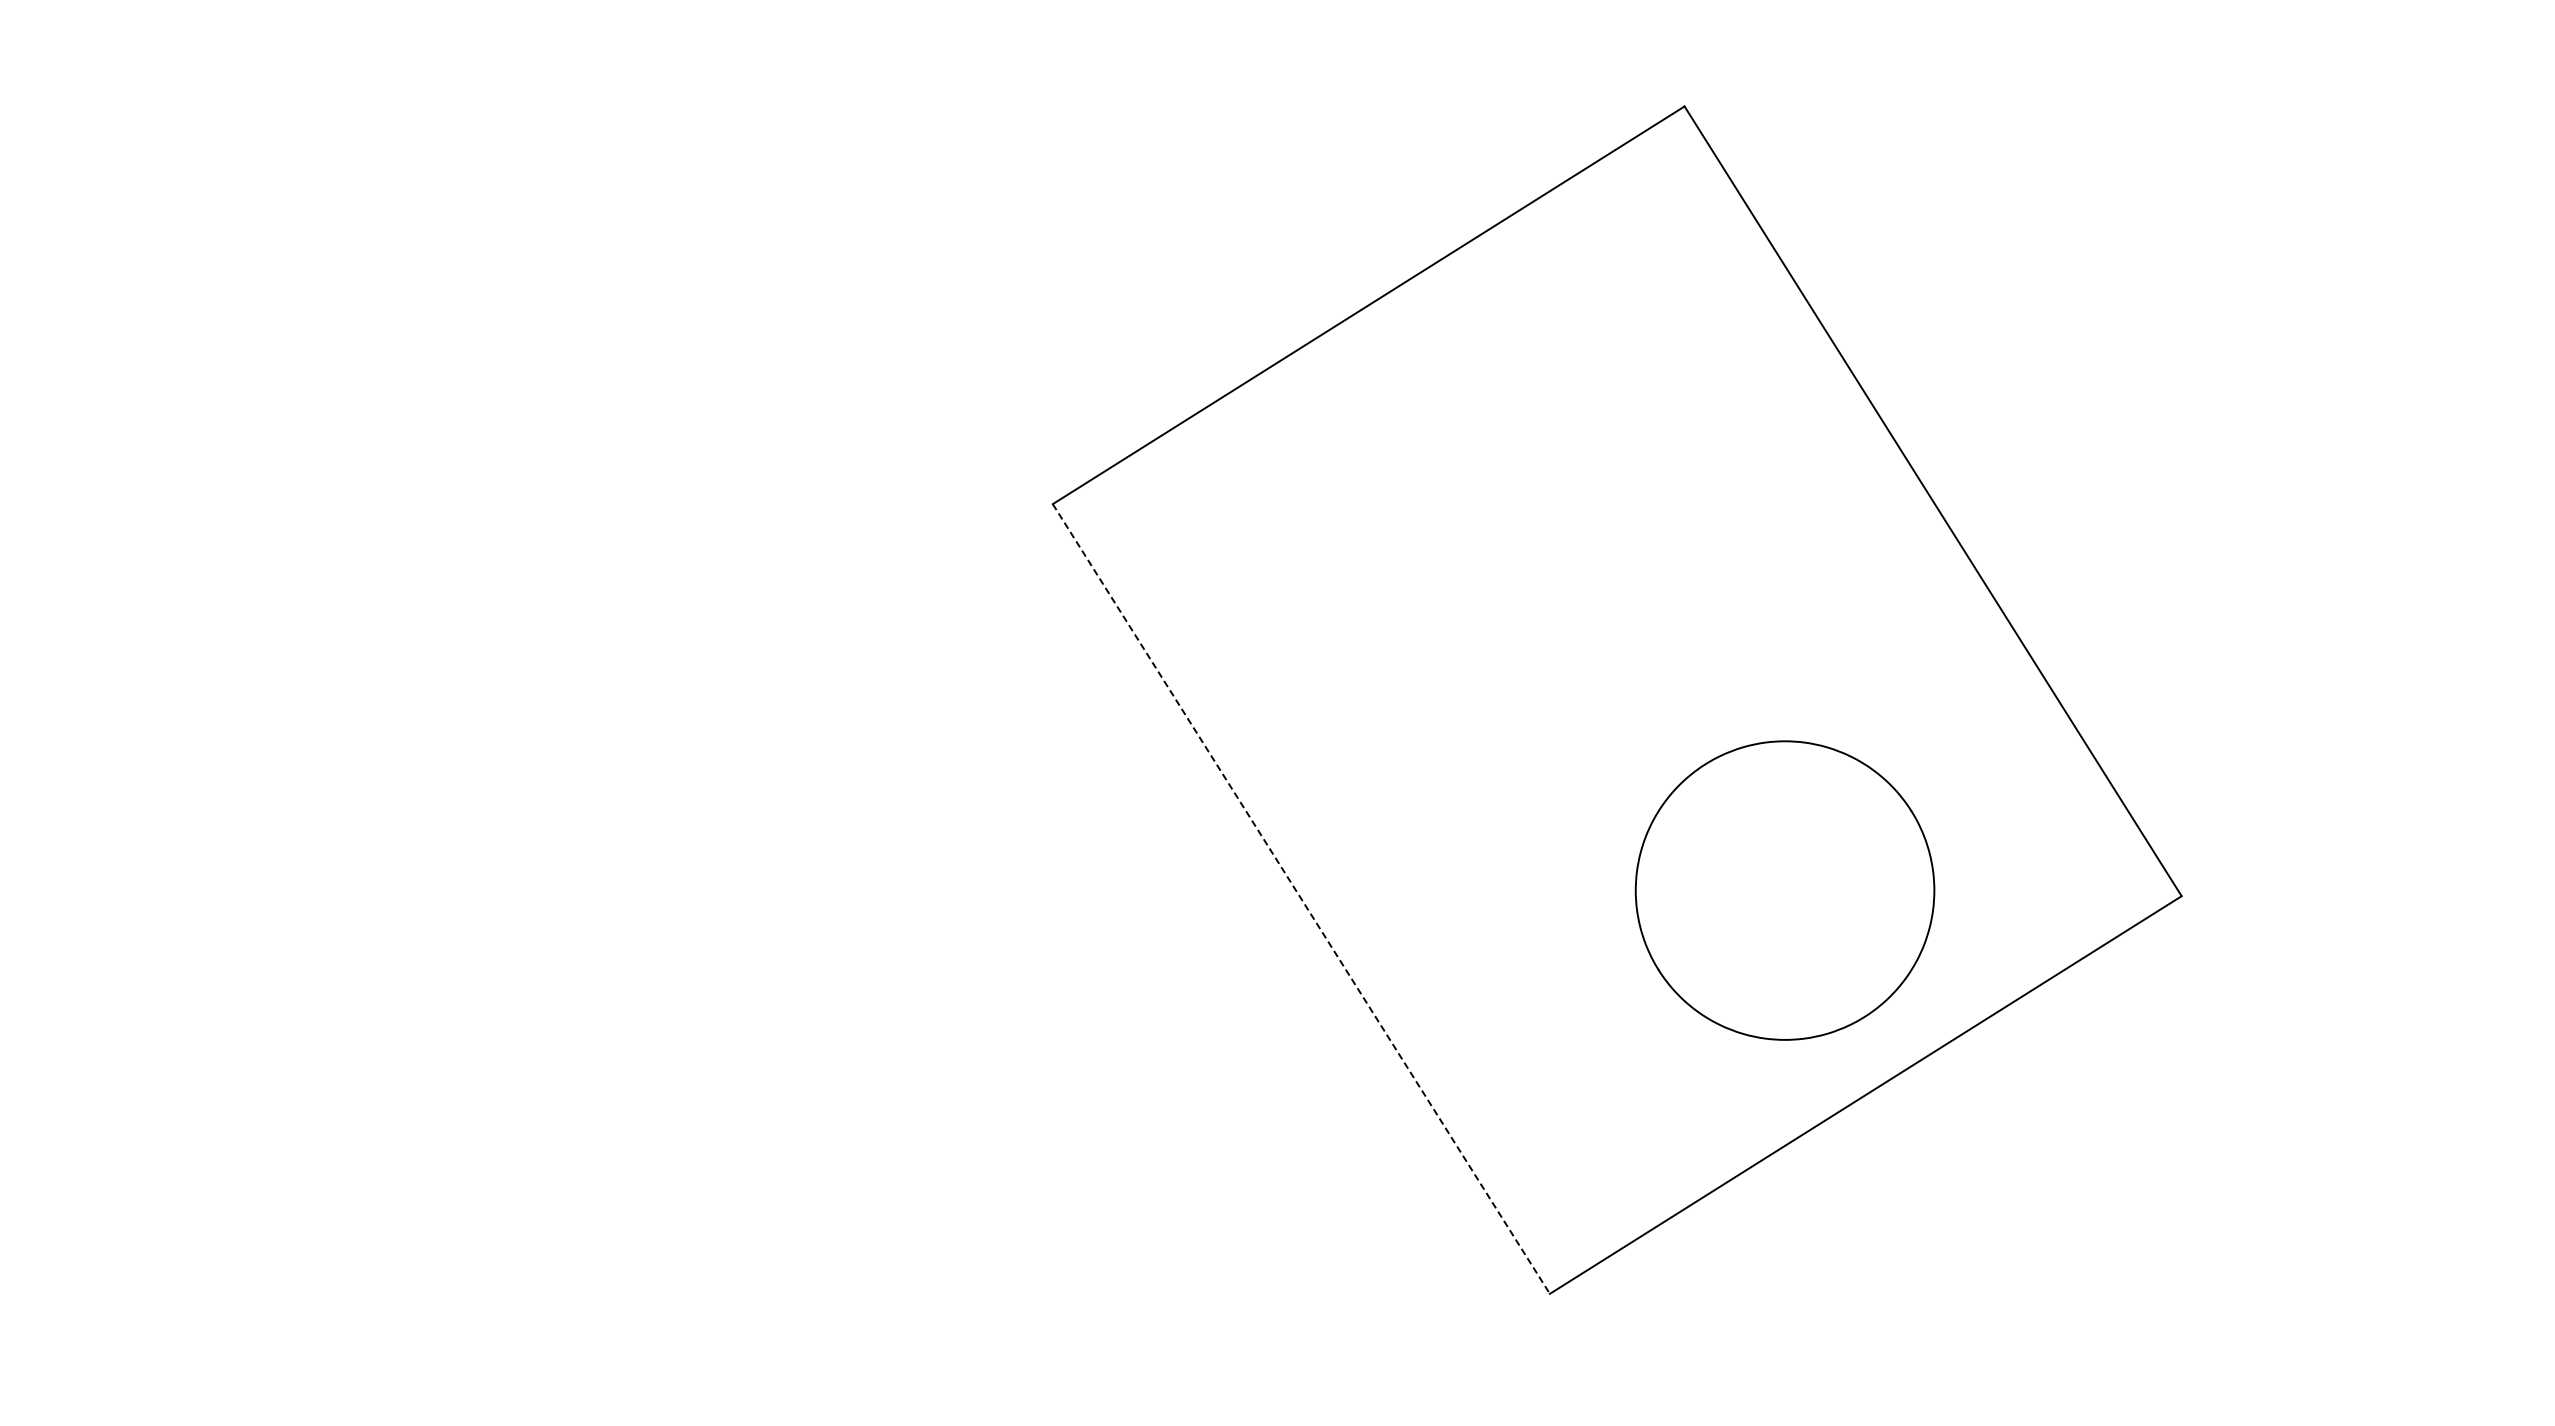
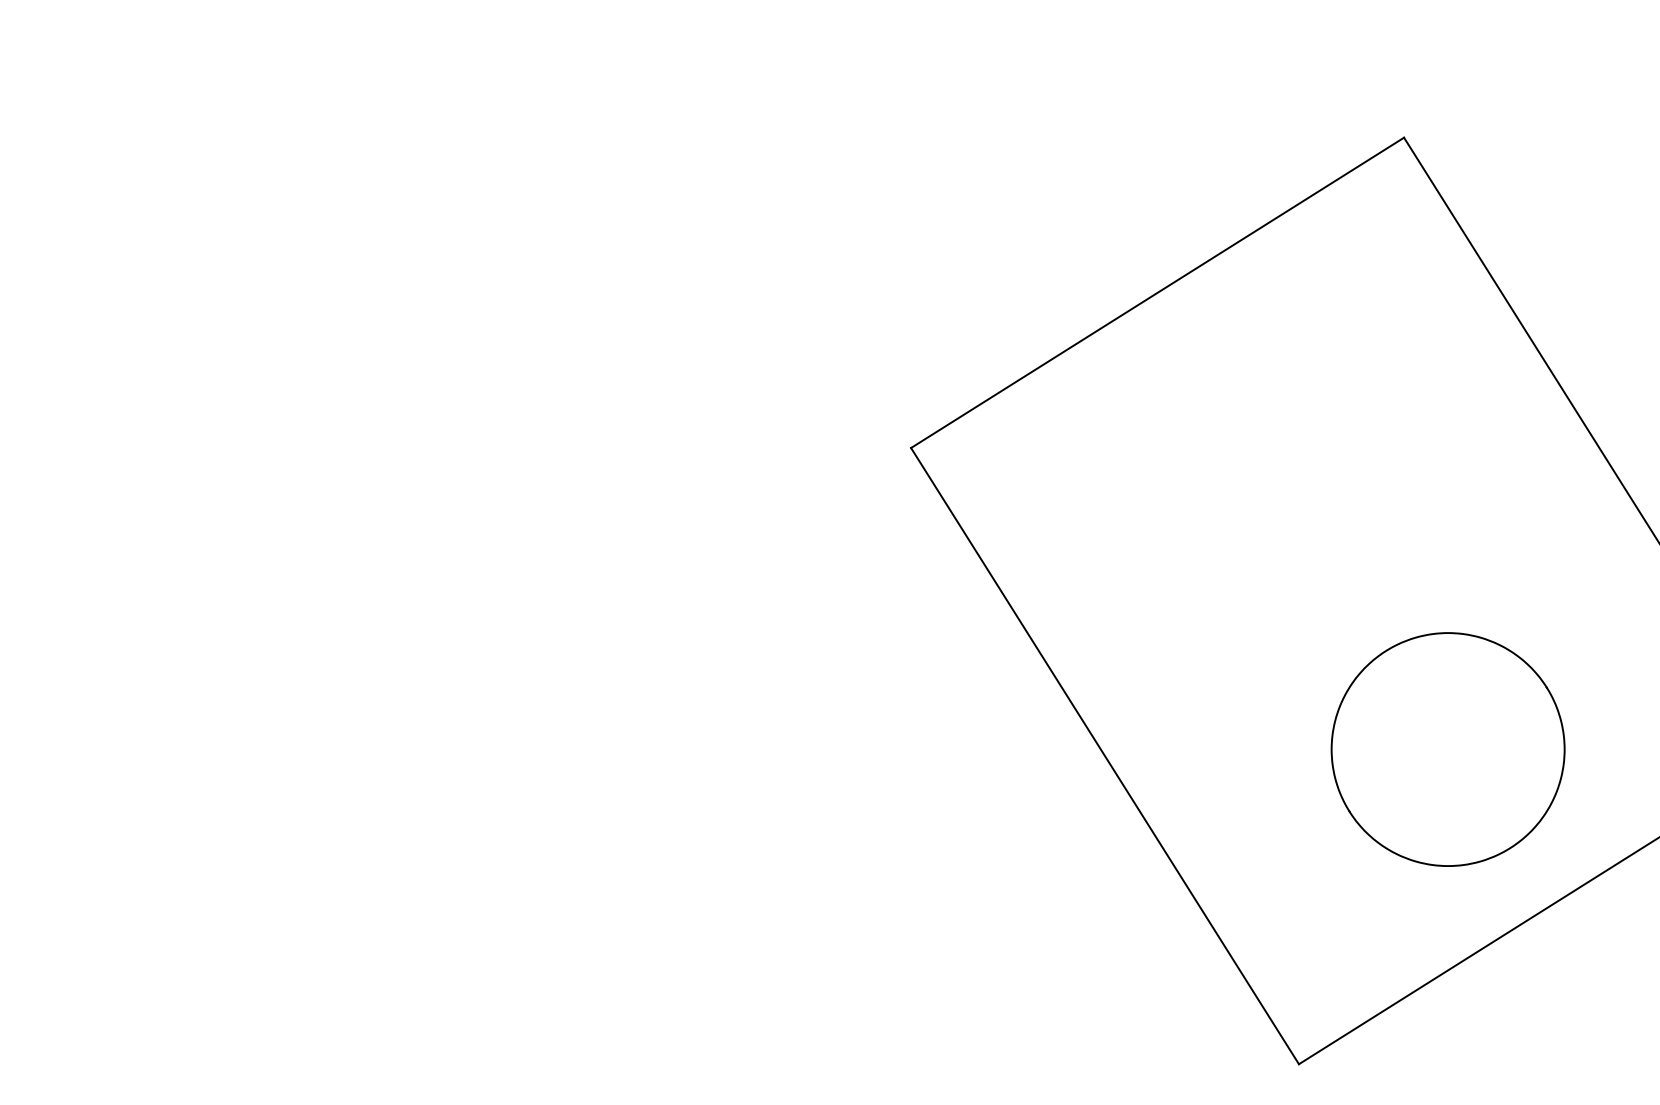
part: (1784, 890) -> (1447, 749), moved
line: (1301, 899) -> (1105, 756), dashed -> solid

